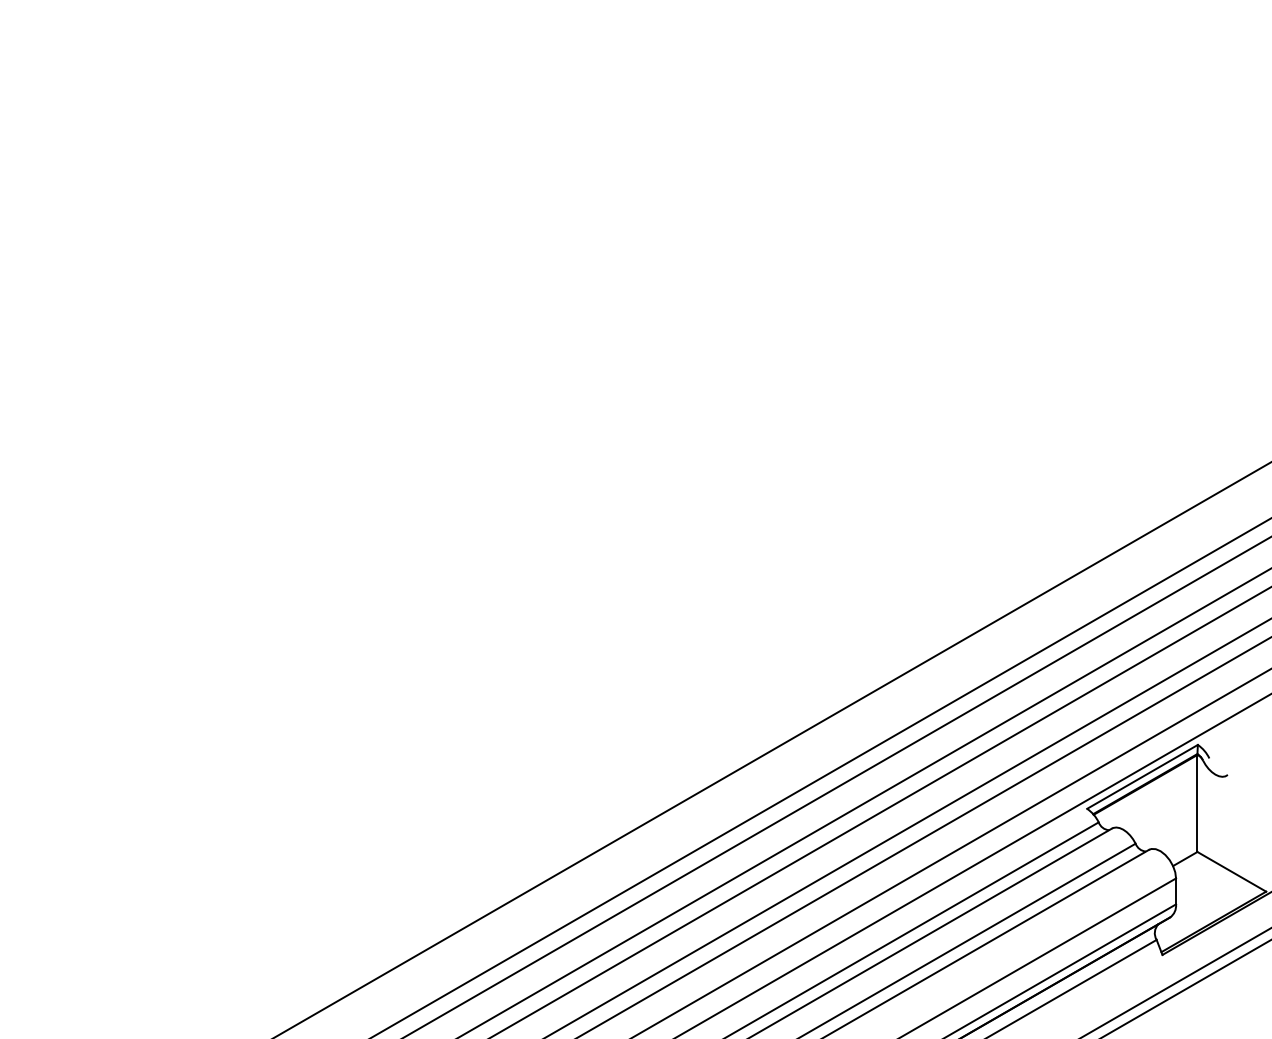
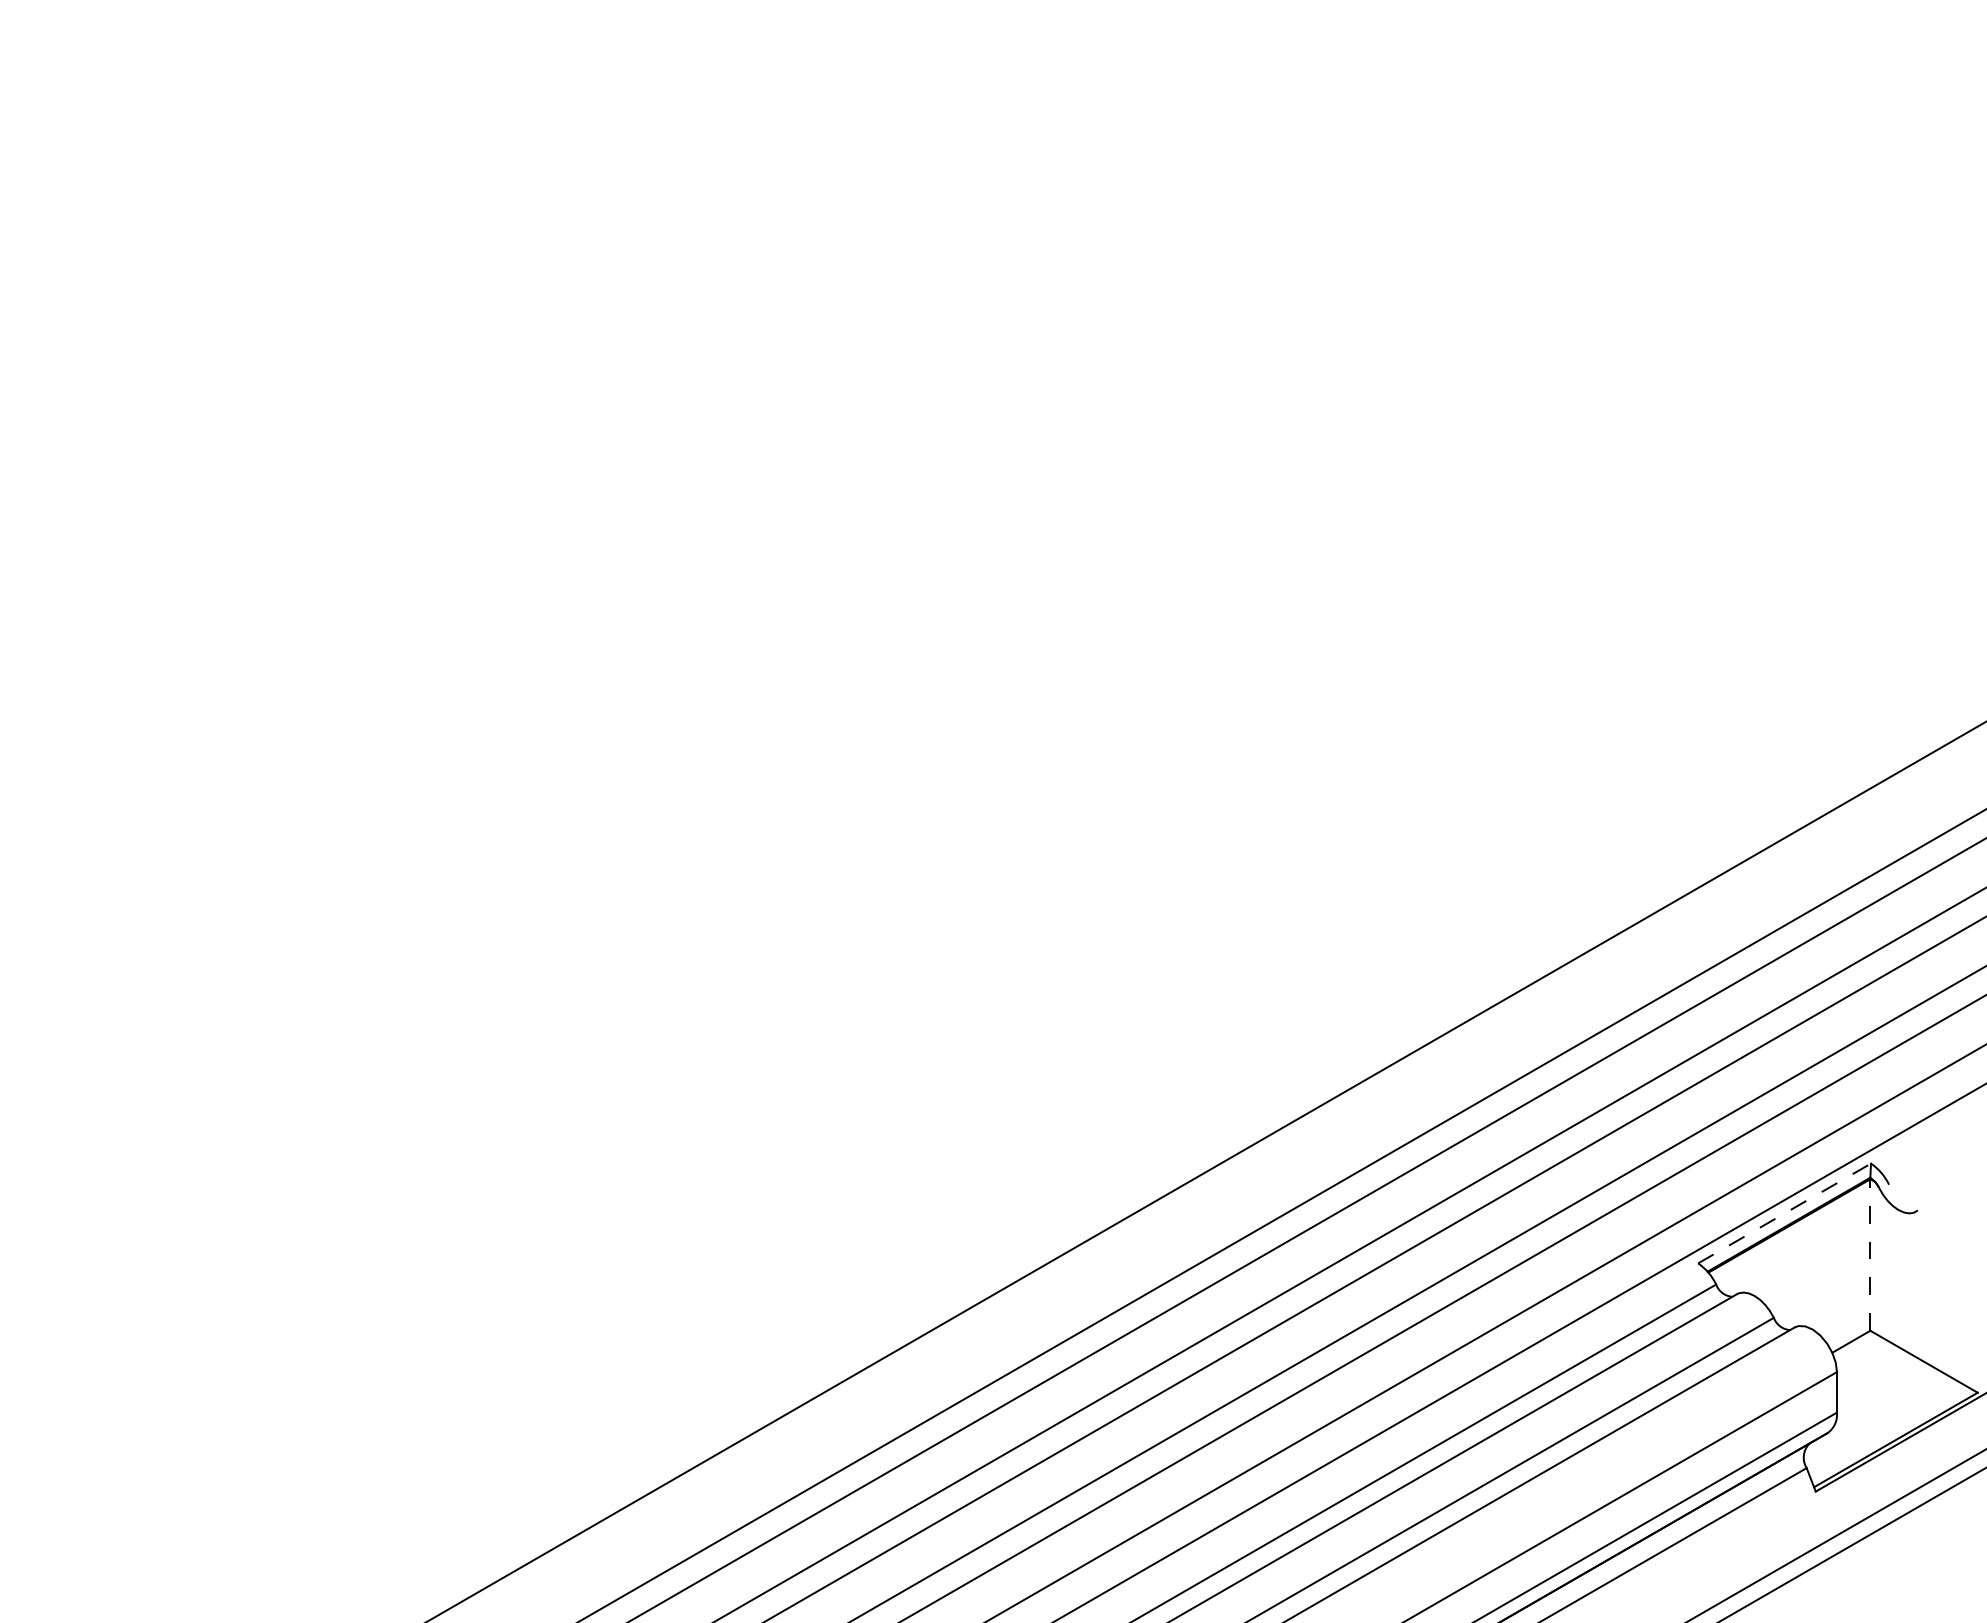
line: (1142, 776) -> (1784, 1212), solid -> dashed
line: (1197, 803) -> (1870, 1255), solid -> dashed

